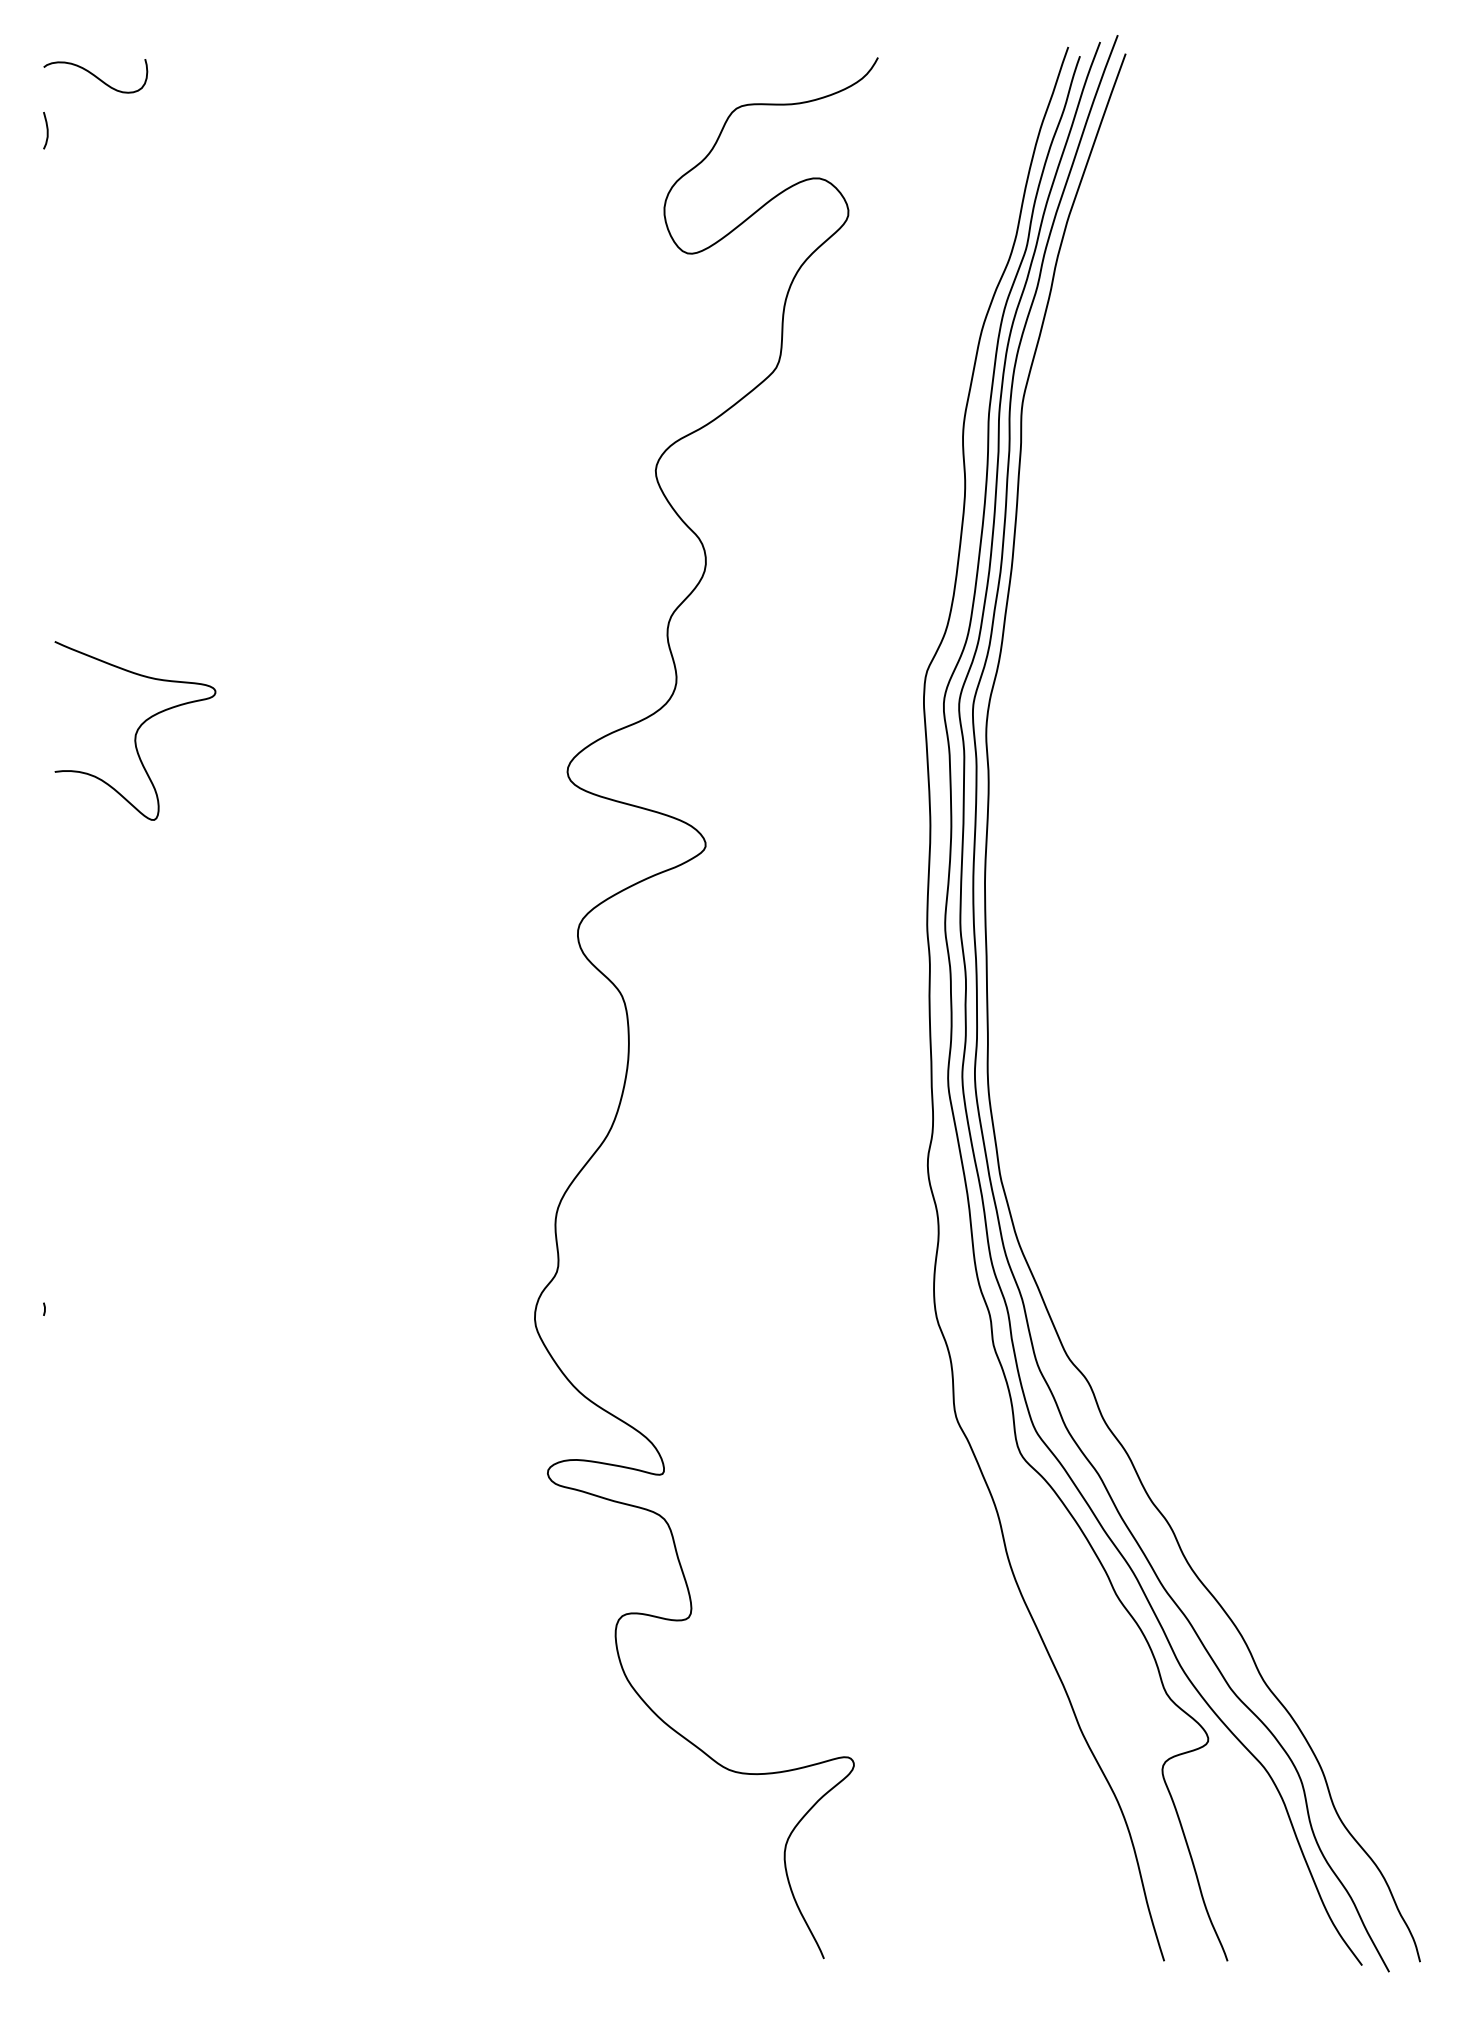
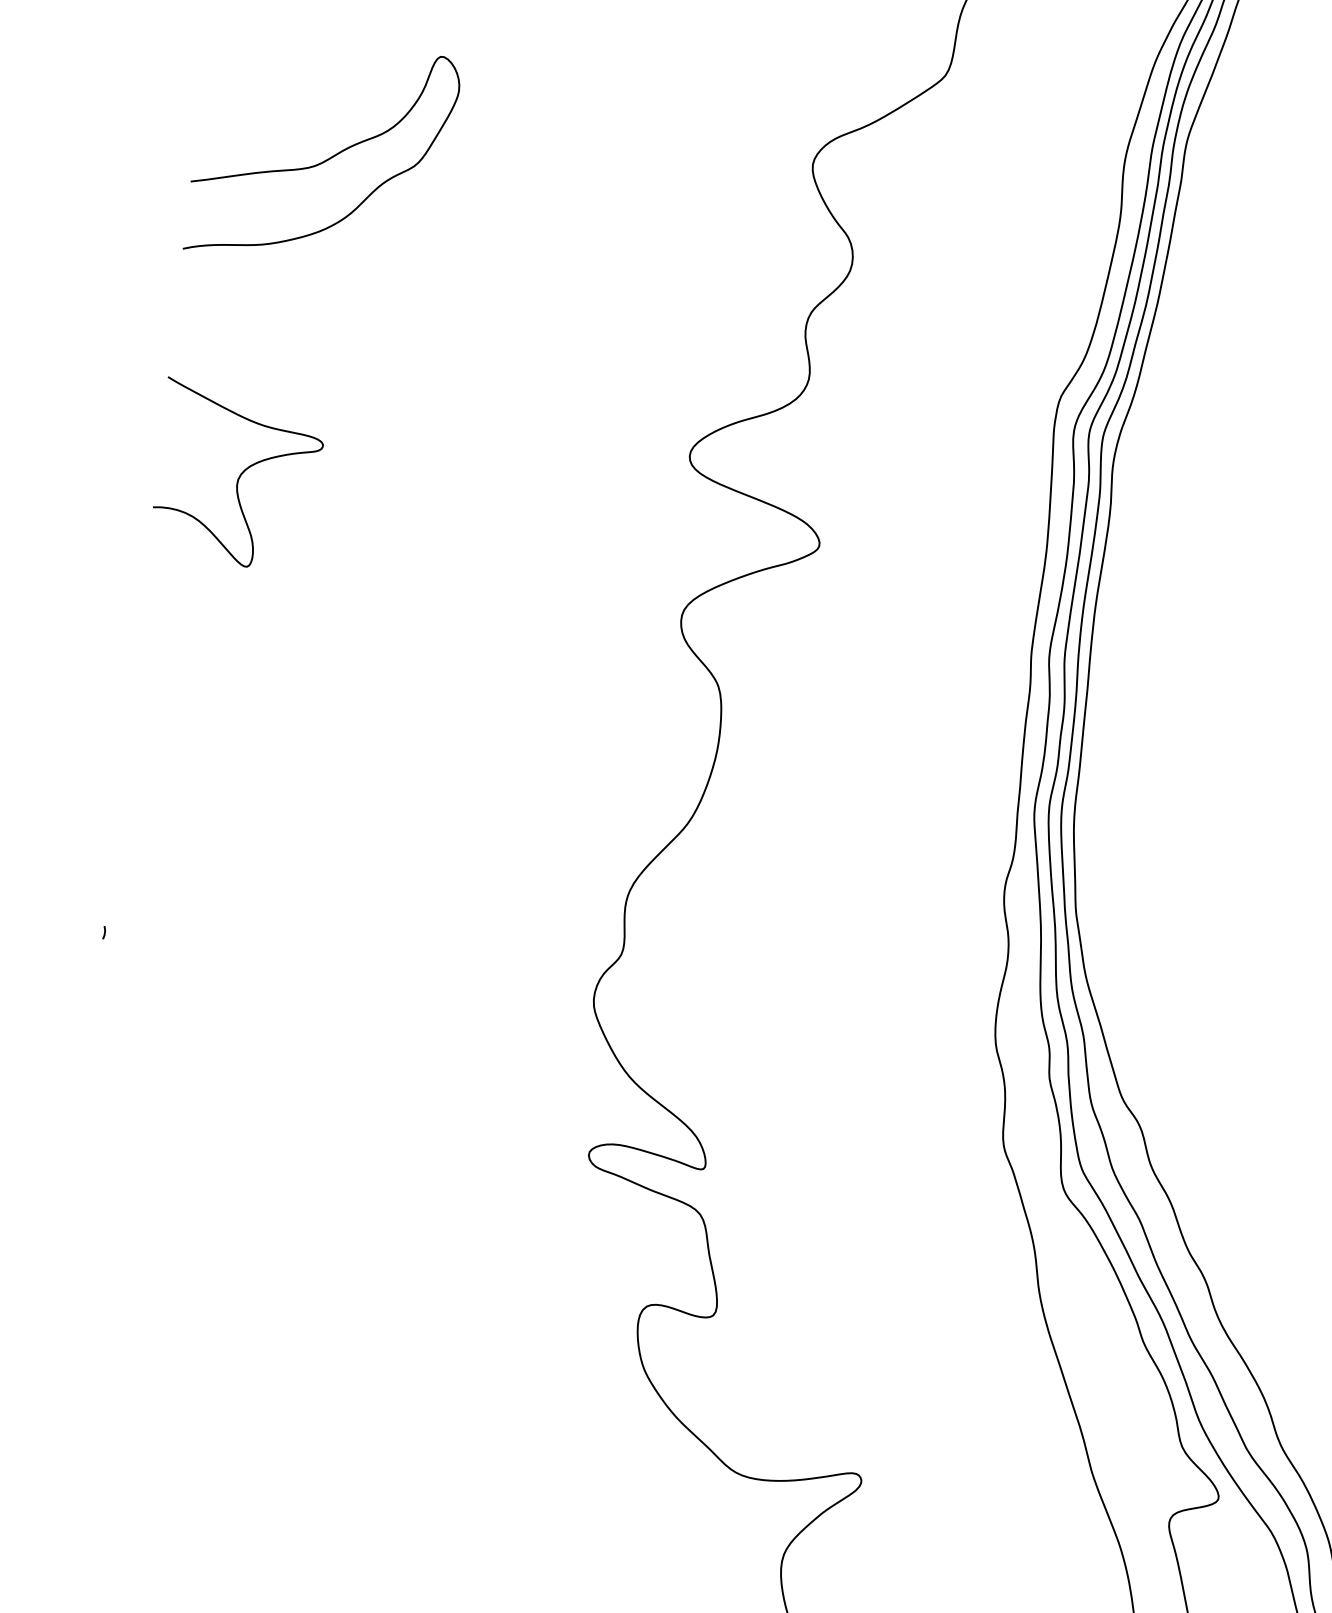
curve: (175, 520) -> (326, 158), added
curve: (136, 730) -> (239, 475), moved

